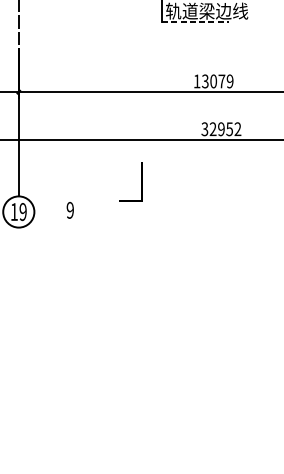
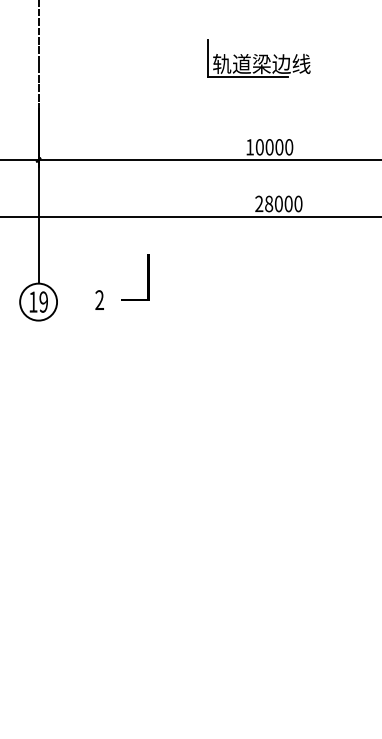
line: (194, 22) -> (247, 77), dashed -> solid
text: (217, 81) -> (274, 147), 13079 -> 10000
text: (221, 128) -> (278, 203), 32952 -> 28000
line: (141, 181) -> (147, 277), moved
text: (70, 210) -> (99, 300), 9 -> 2

